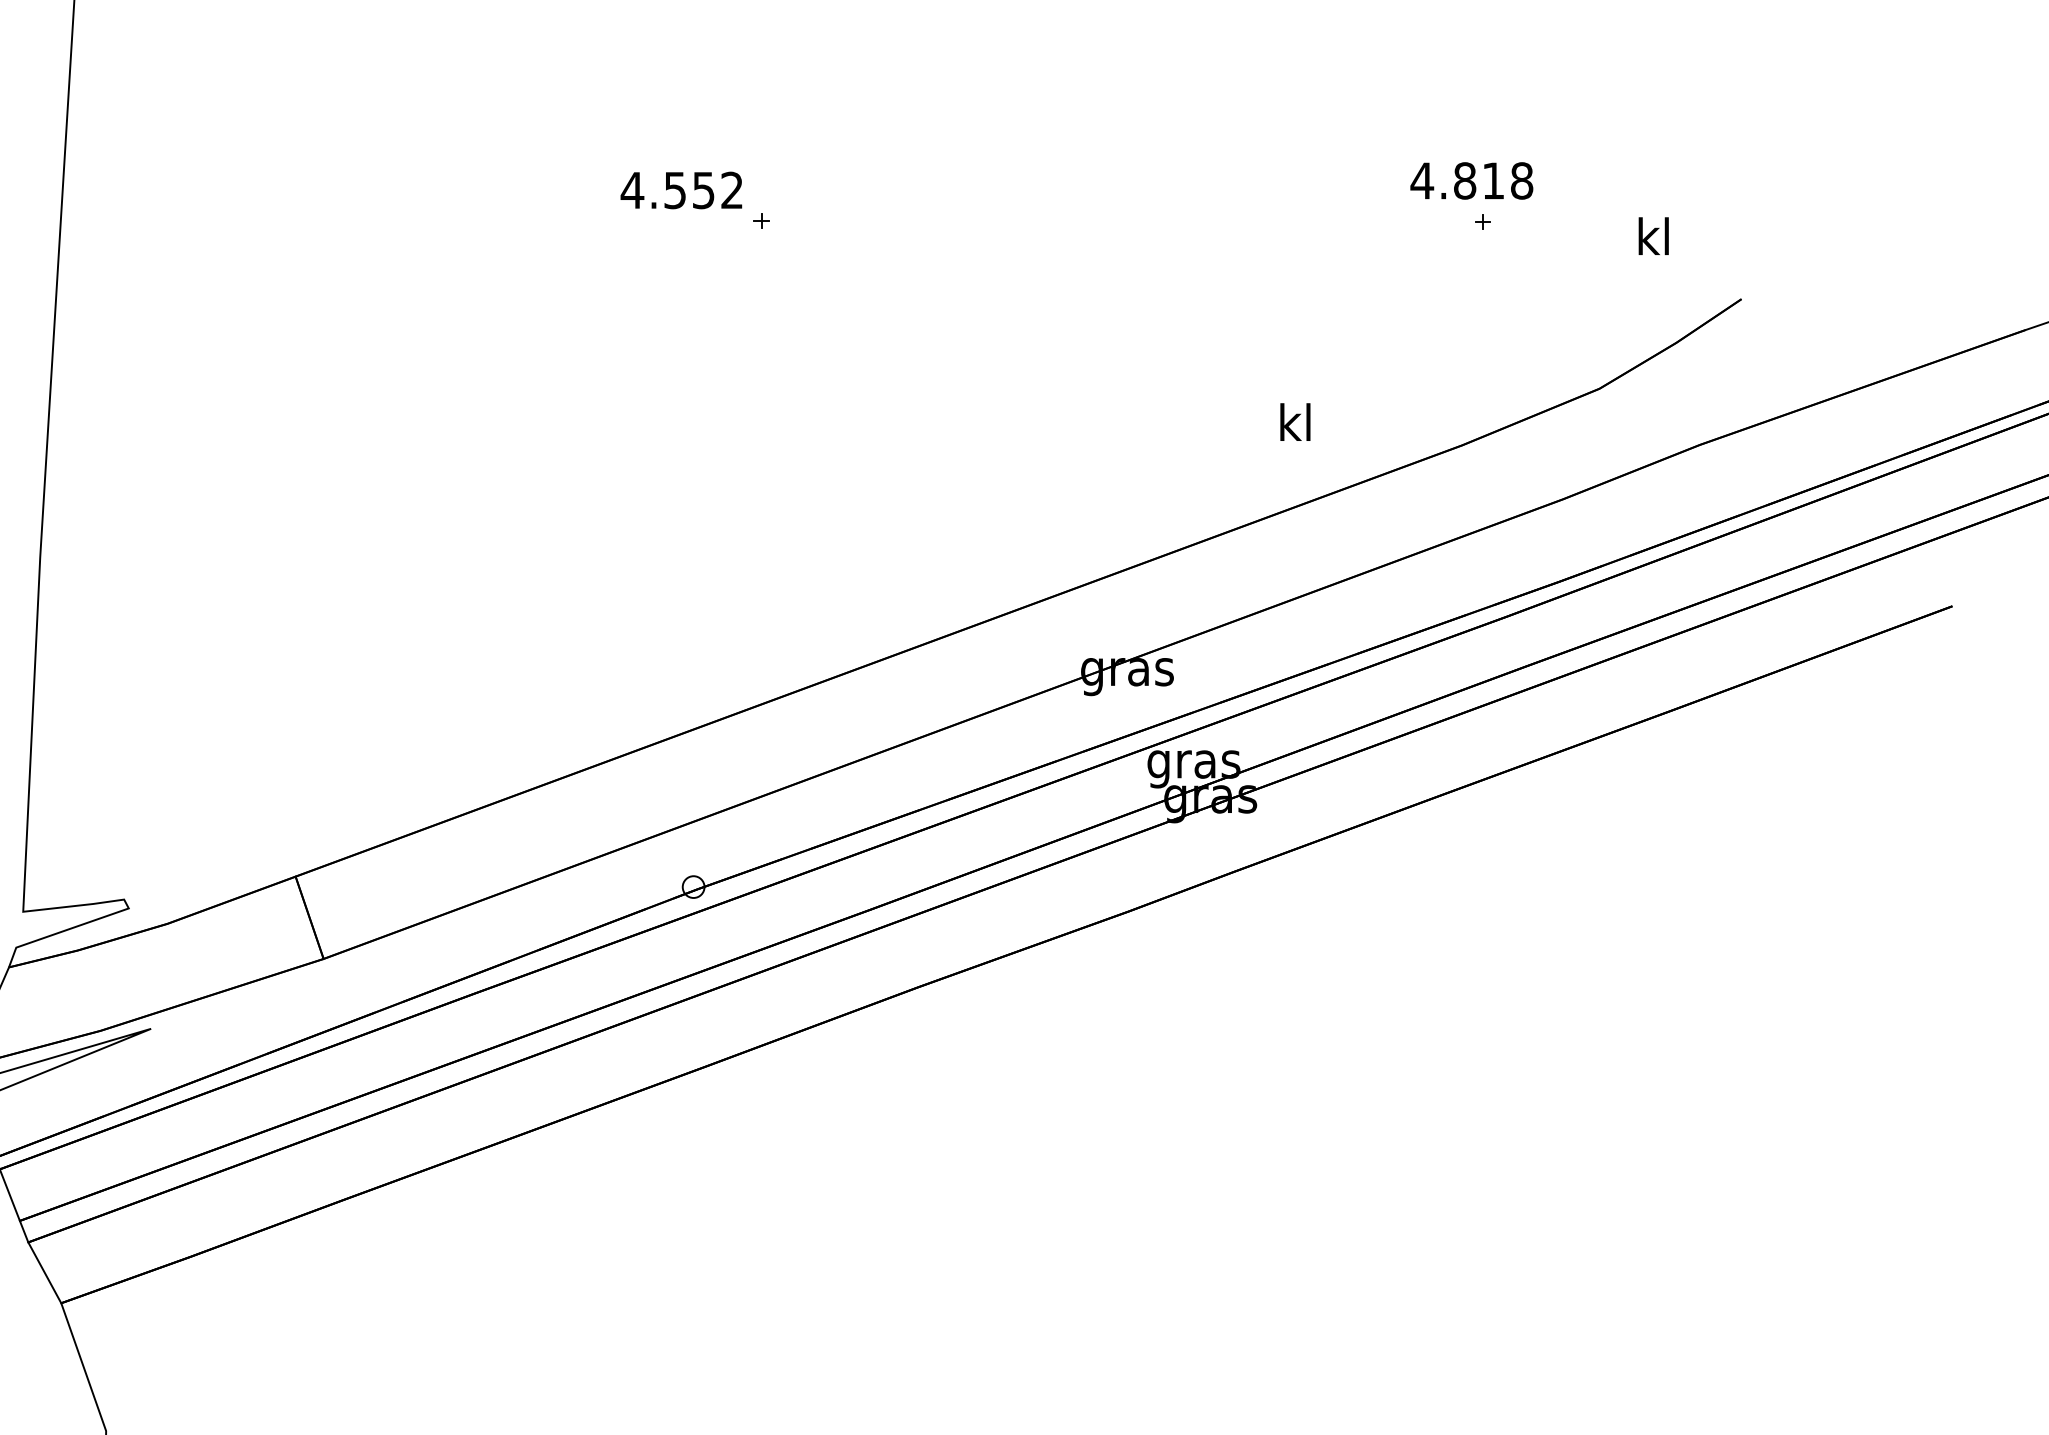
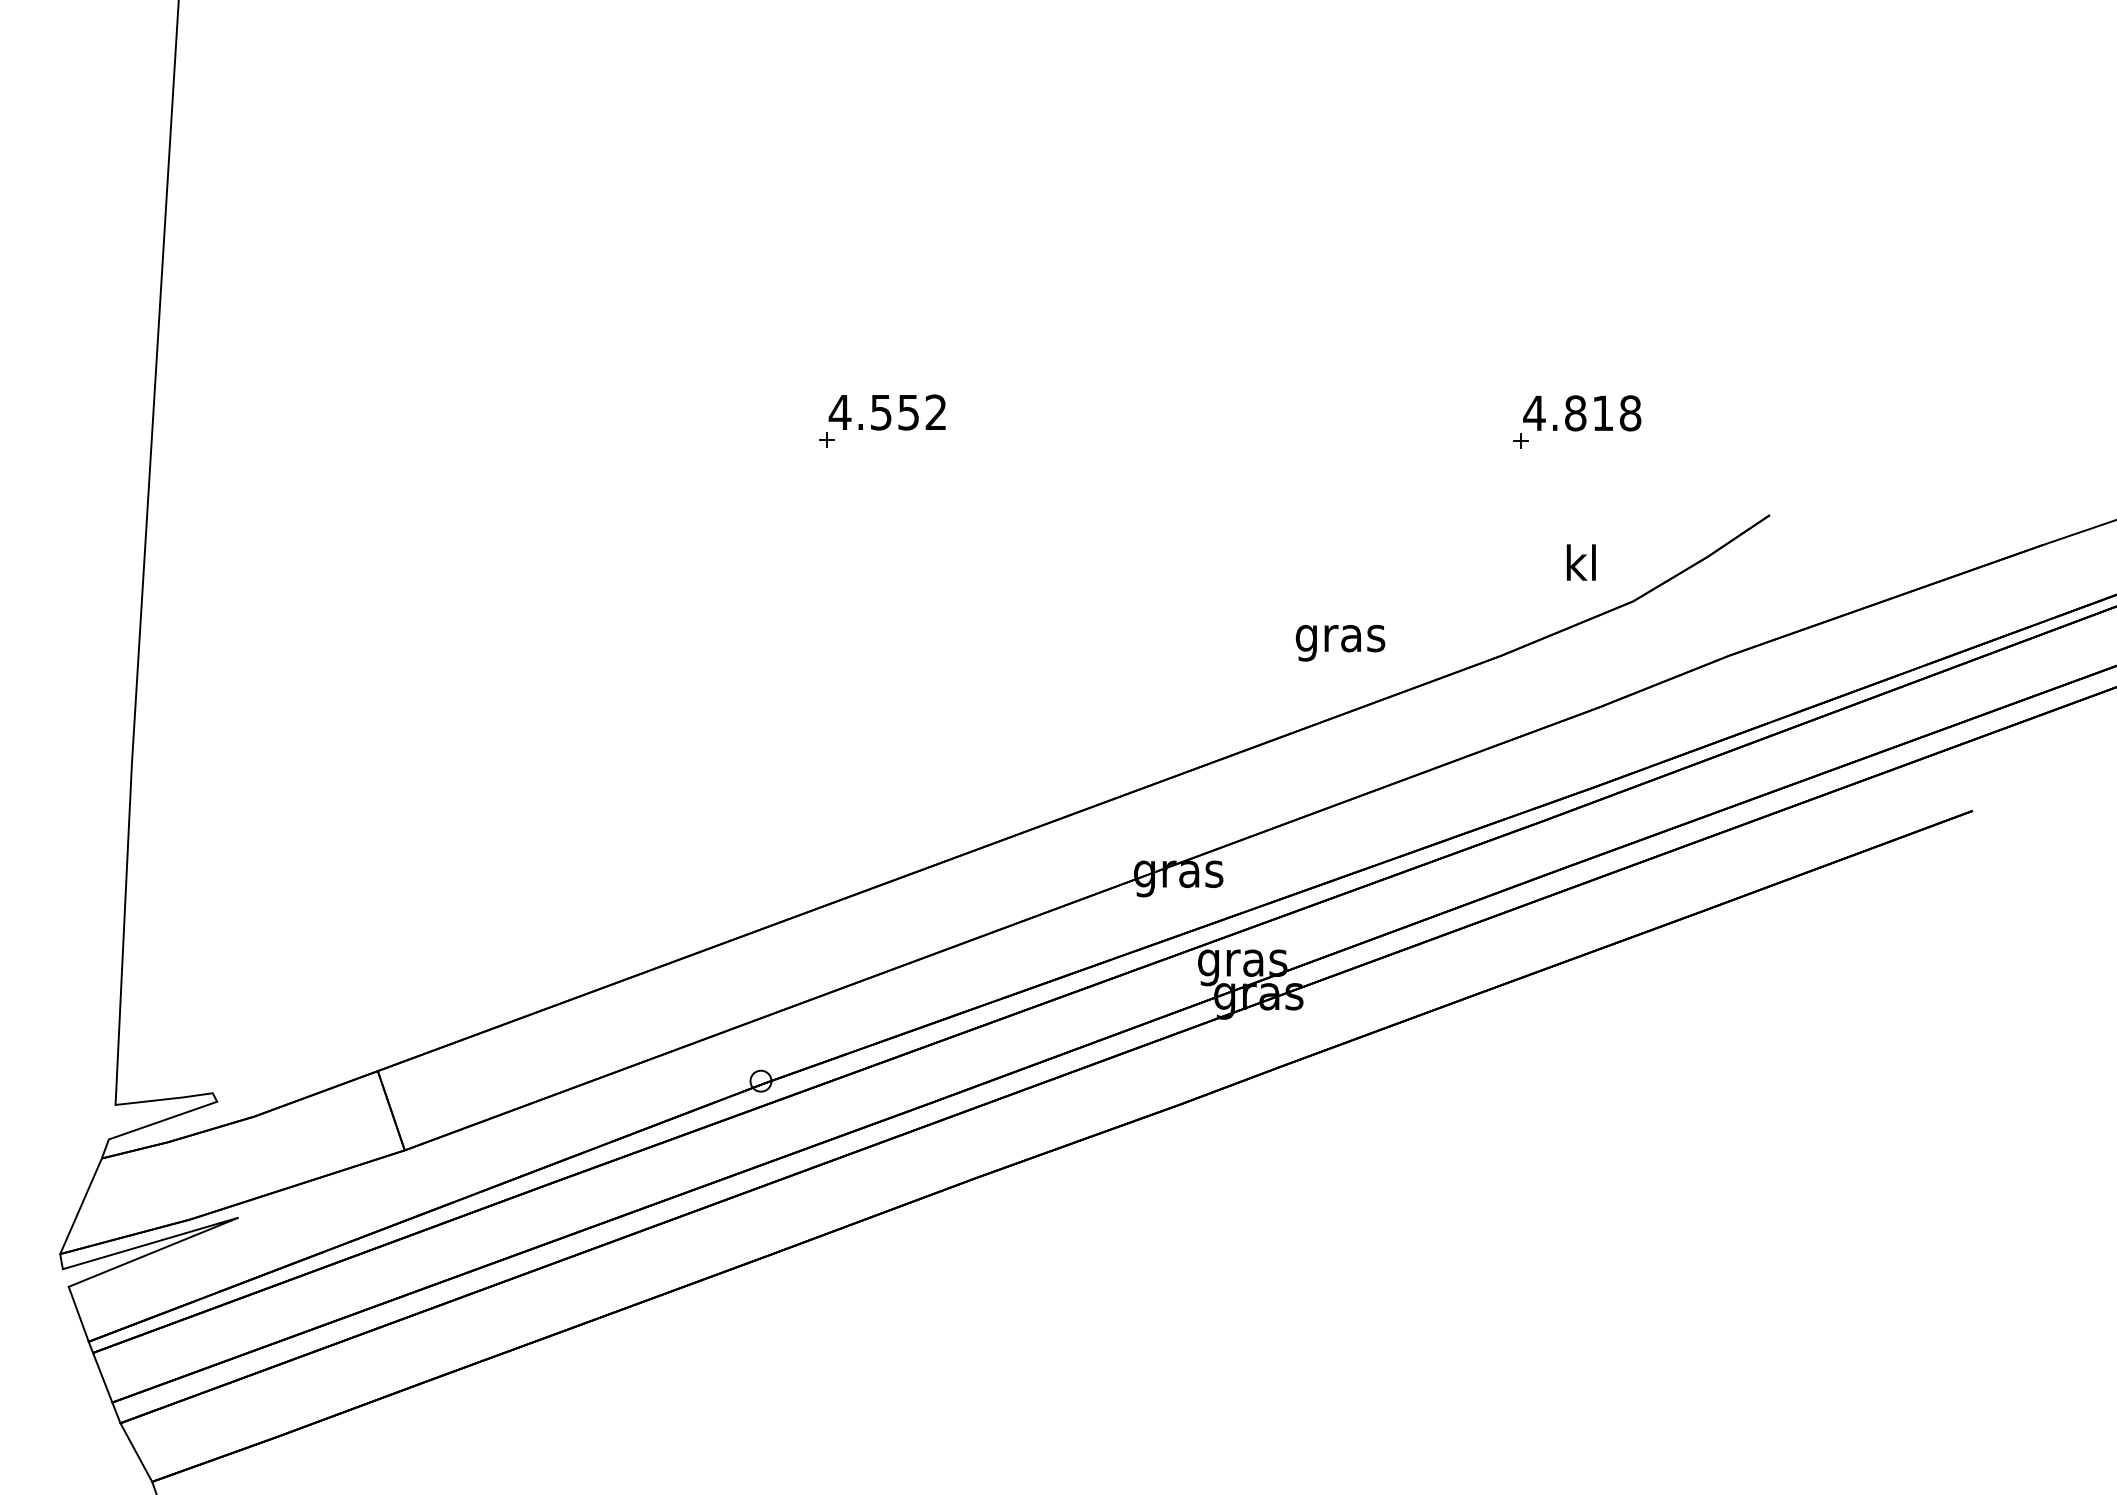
text: (1472, 181) -> (1582, 413), moved
text: (680, 190) -> (886, 412), moved
text: (1652, 236) -> (1580, 562), moved
text: (1295, 427) -> (1340, 638), kl -> gras

